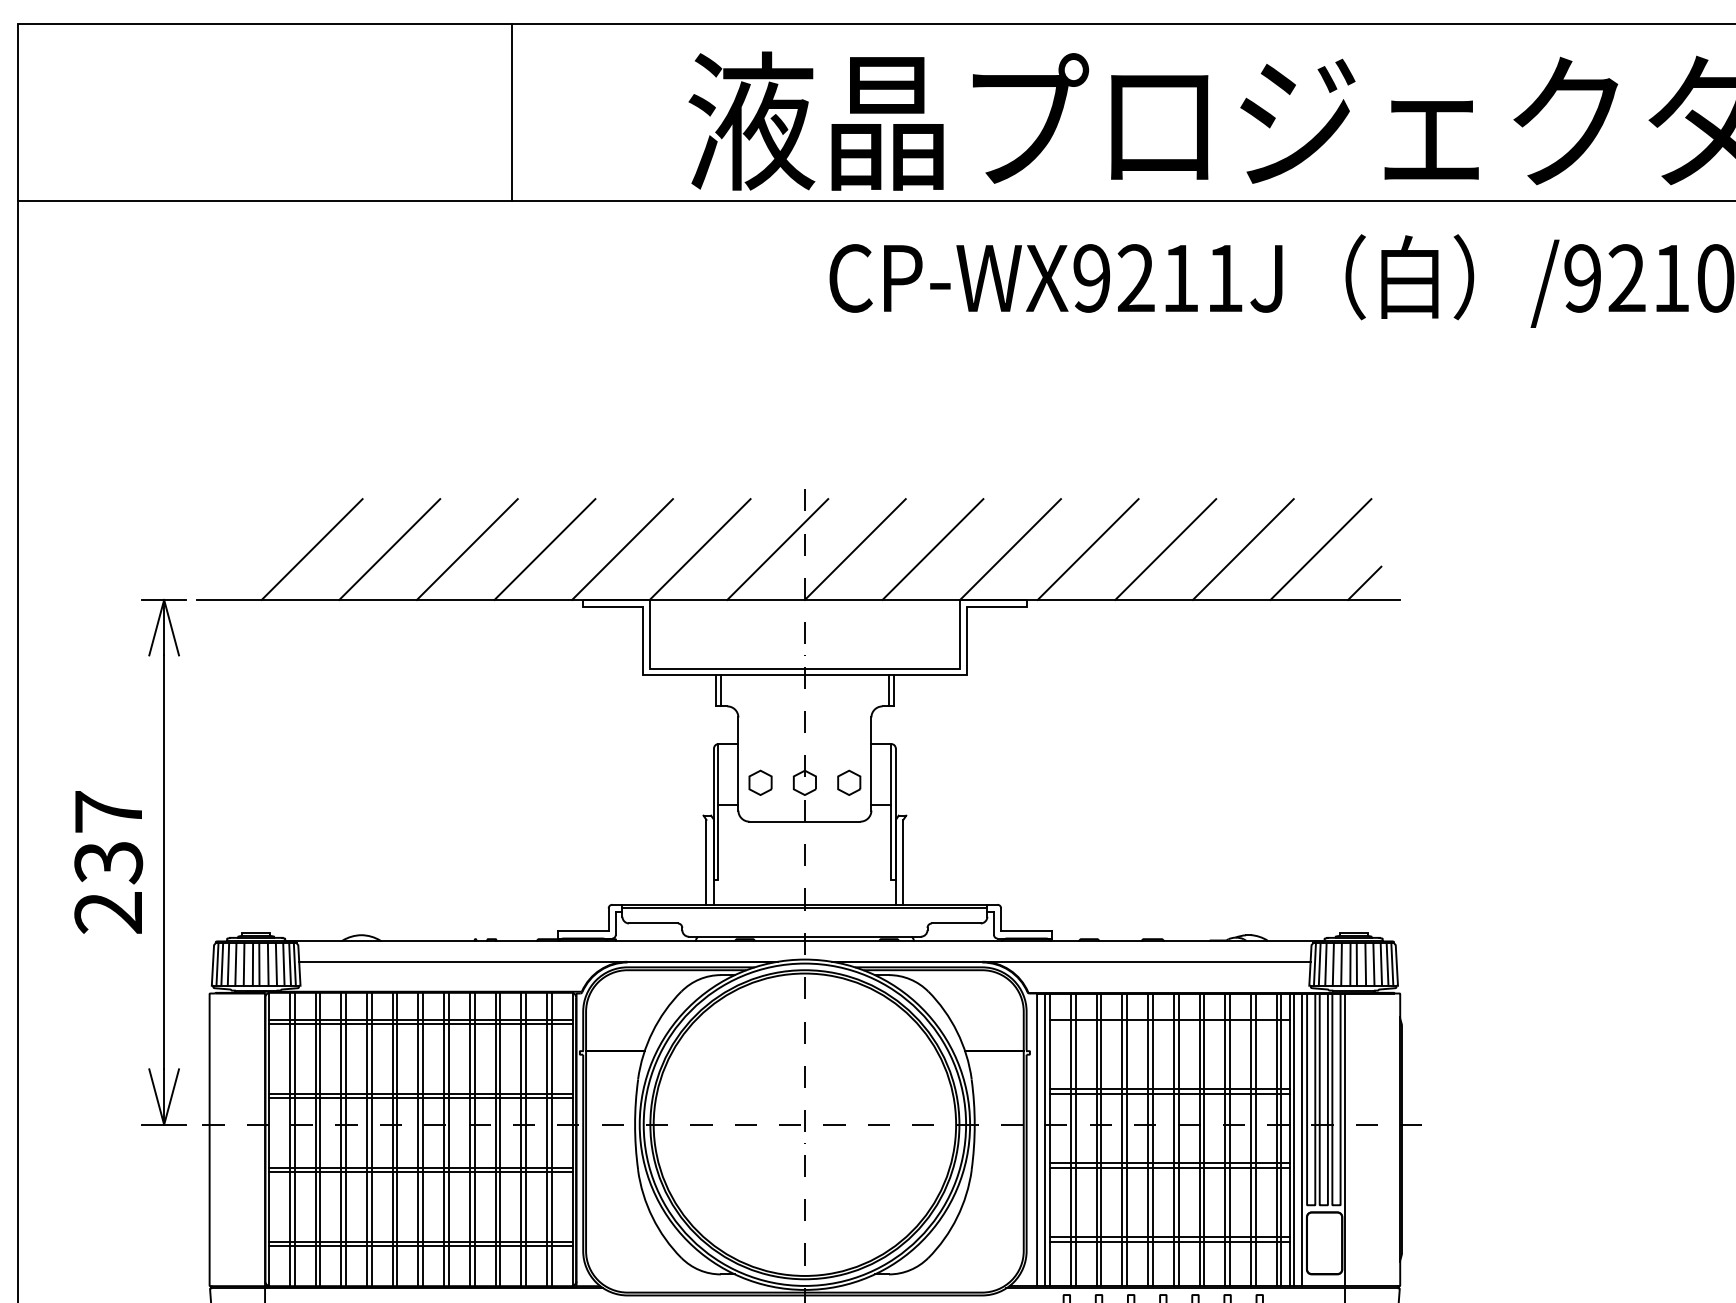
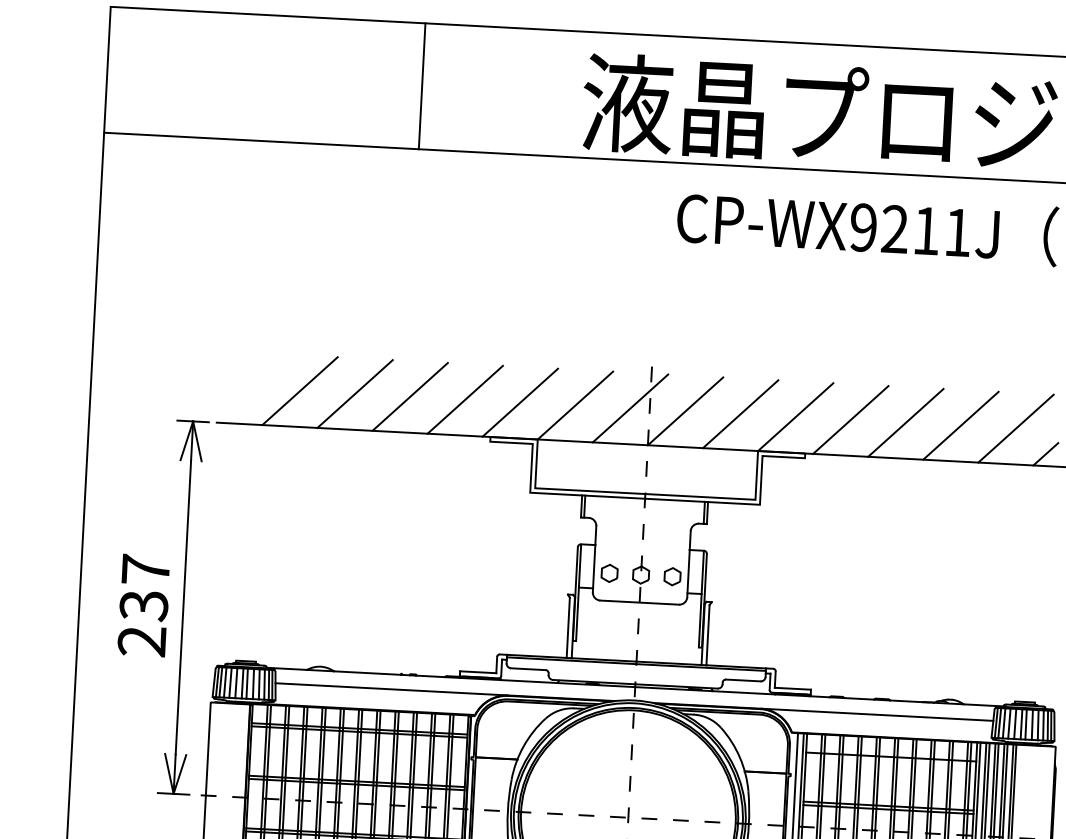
line: (512, 111) -> (422, 85), moved

